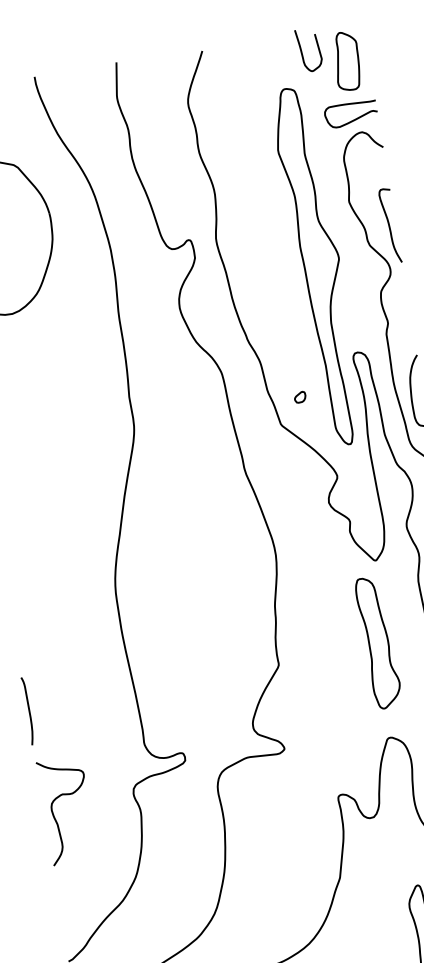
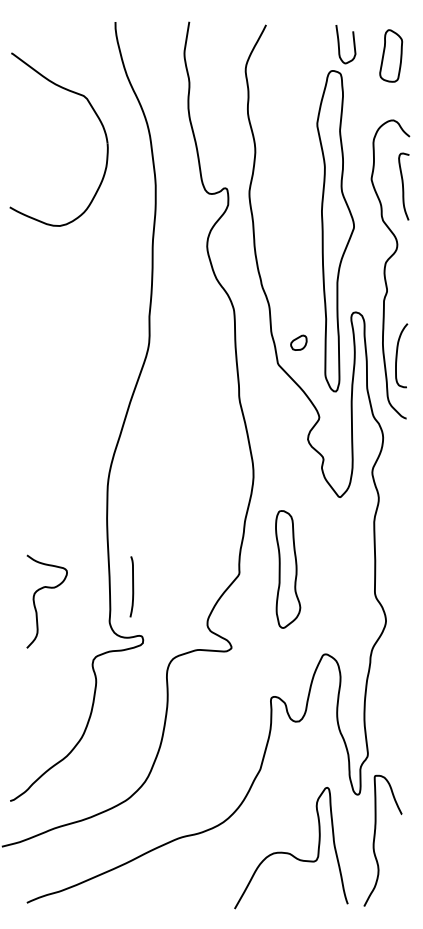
curve: (302, 51) -> (339, 44), moved
curve: (353, 118) -> (388, 107), removed
curve: (389, 225) -> (403, 186), moved
part: (299, 396) -> (298, 342), size x1.6
part: (379, 642) -> (288, 569), moved
curve: (28, 710) -> (132, 586), moved
curve: (54, 815) -> (35, 604), moved

